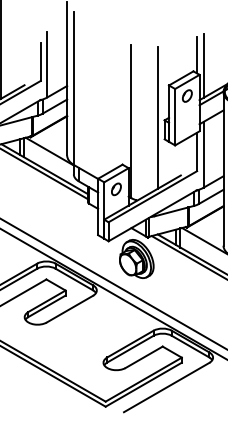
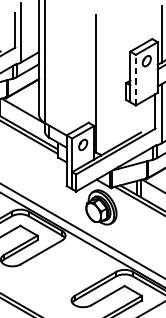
line: (196, 55) -> (155, 24), removed
line: (175, 116) -> (136, 79), solid -> dashed
line: (157, 117) -> (120, 80), removed

